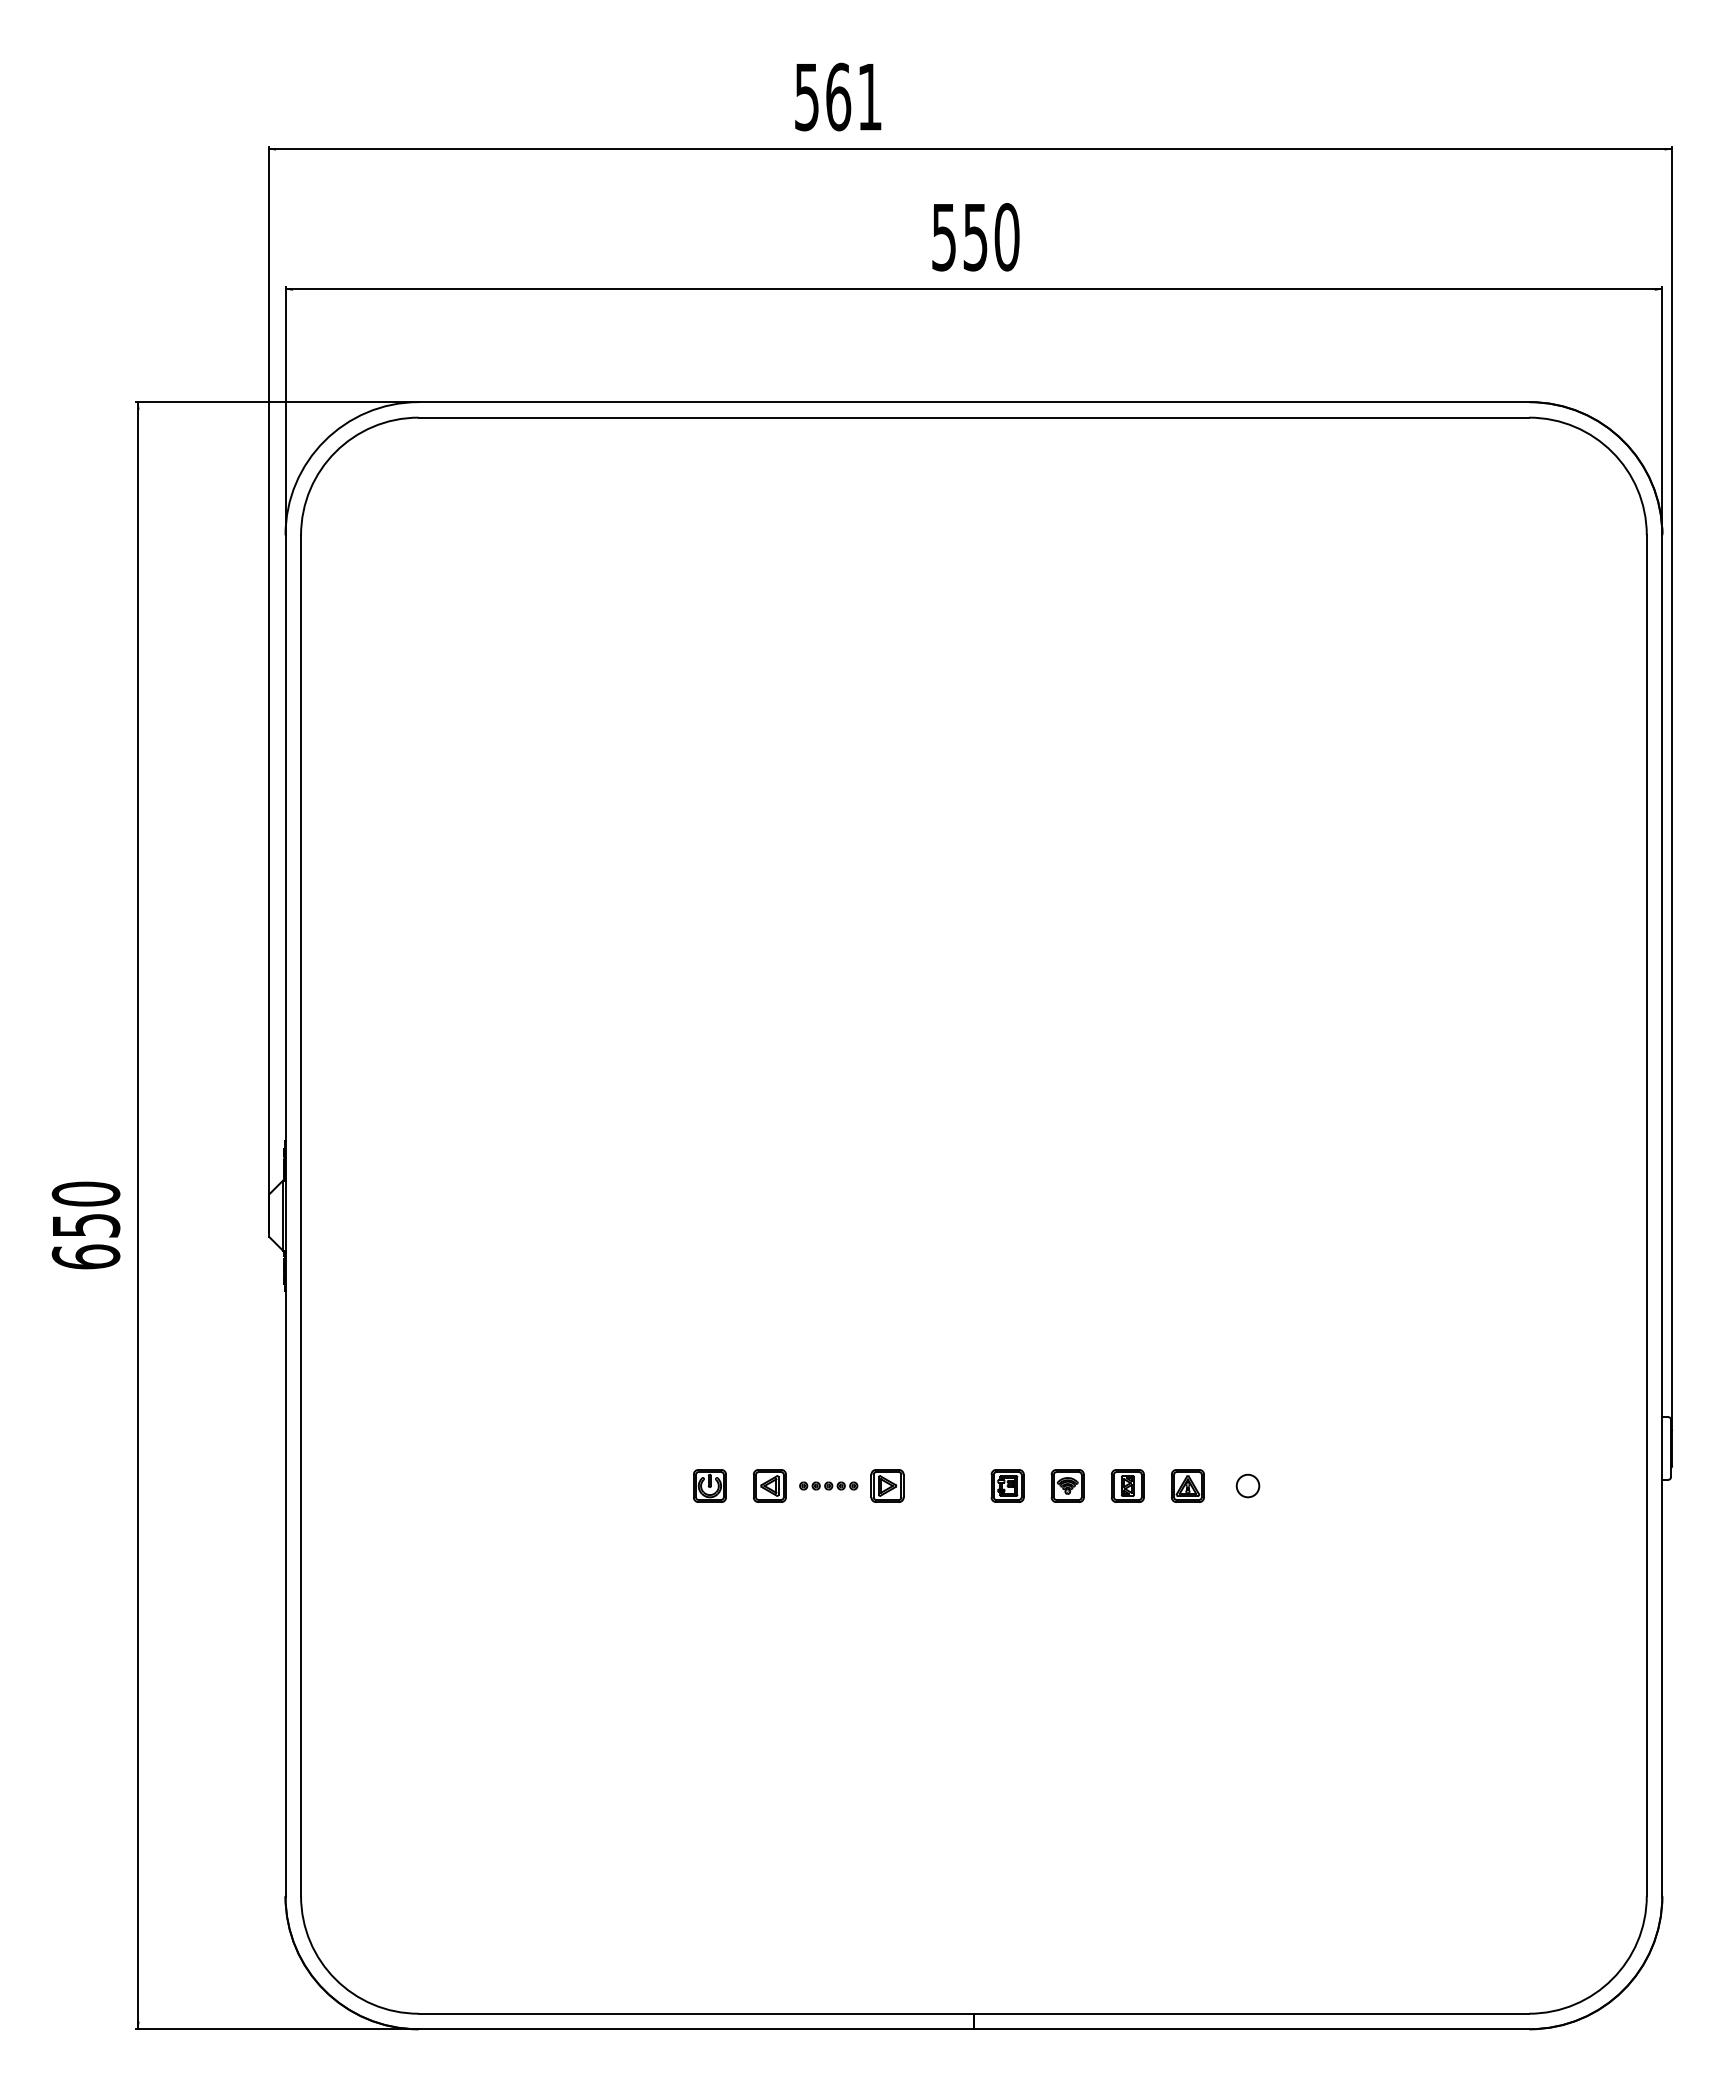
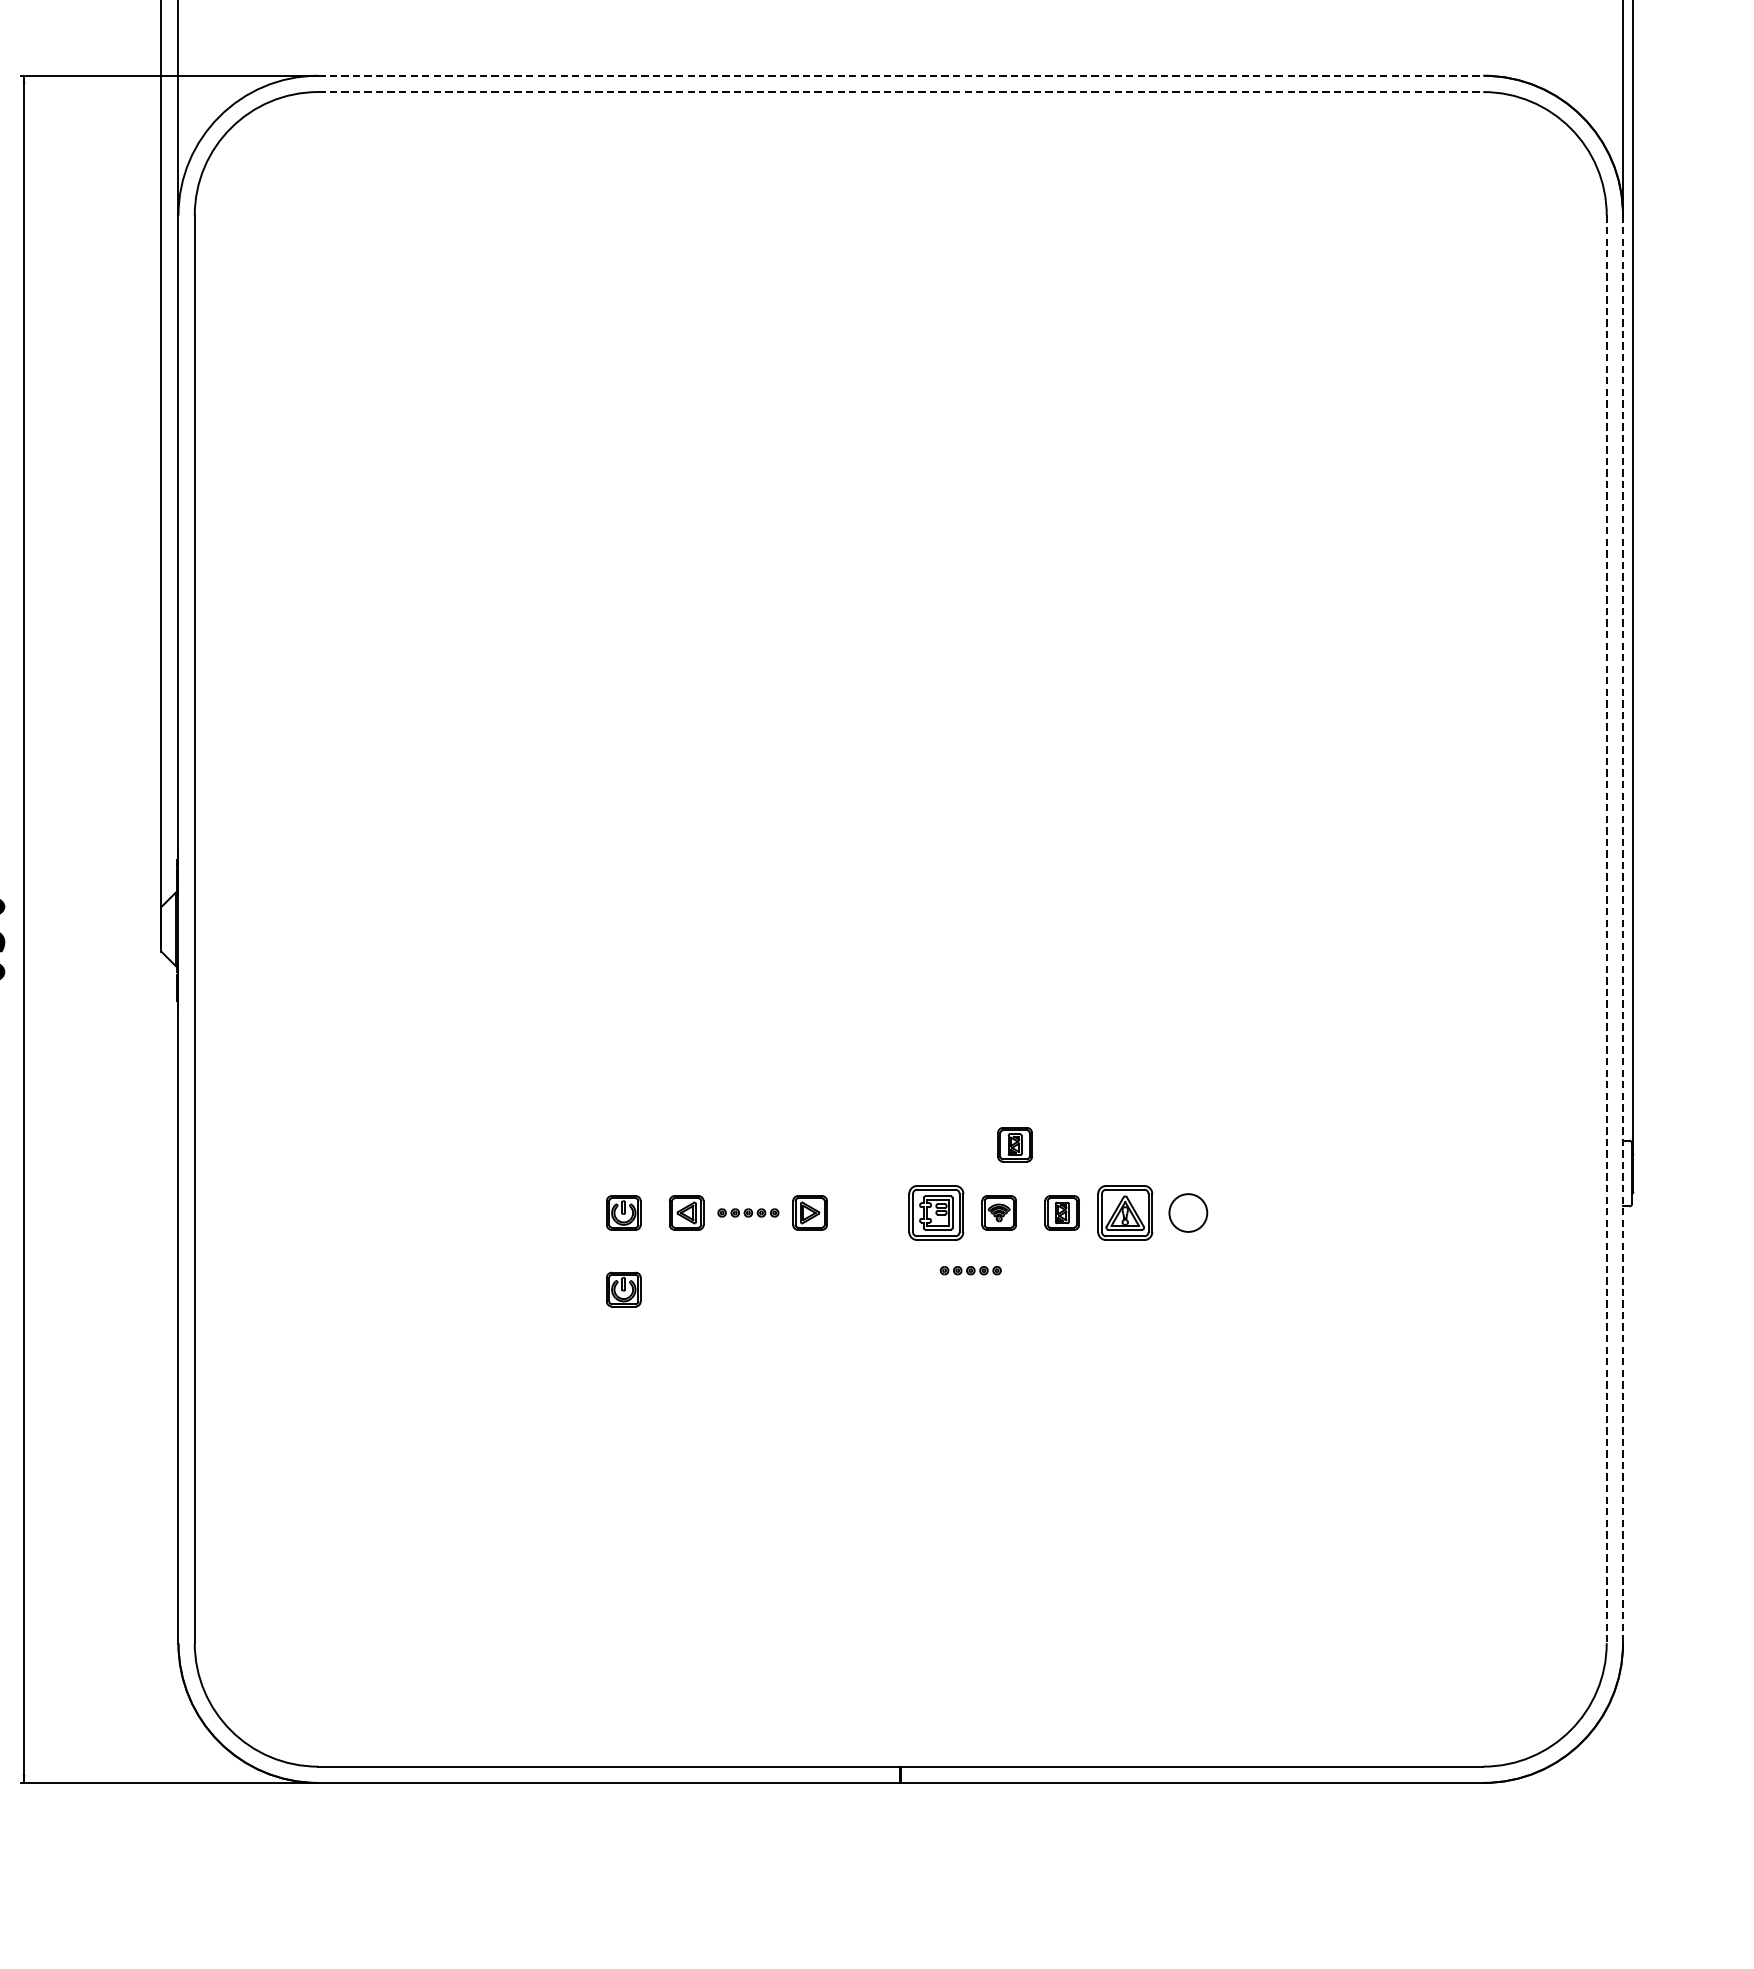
line: (974, 402) -> (901, 76), solid -> dashed
line: (974, 417) -> (901, 91), solid -> dashed
line: (1646, 1216) -> (1606, 930), solid -> dashed
line: (1662, 1216) -> (1623, 930), solid -> dashed
part: (1082, 1420) -> (1014, 1144), added
part: (1007, 1485) -> (935, 1212), size x1.6
part: (1187, 1485) -> (1124, 1212), size x1.6
circle: (1247, 1485) -> (1187, 1212), size x1.6
part: (1040, 1540) -> (970, 1270), added
part: (709, 1558) -> (623, 1289), added

